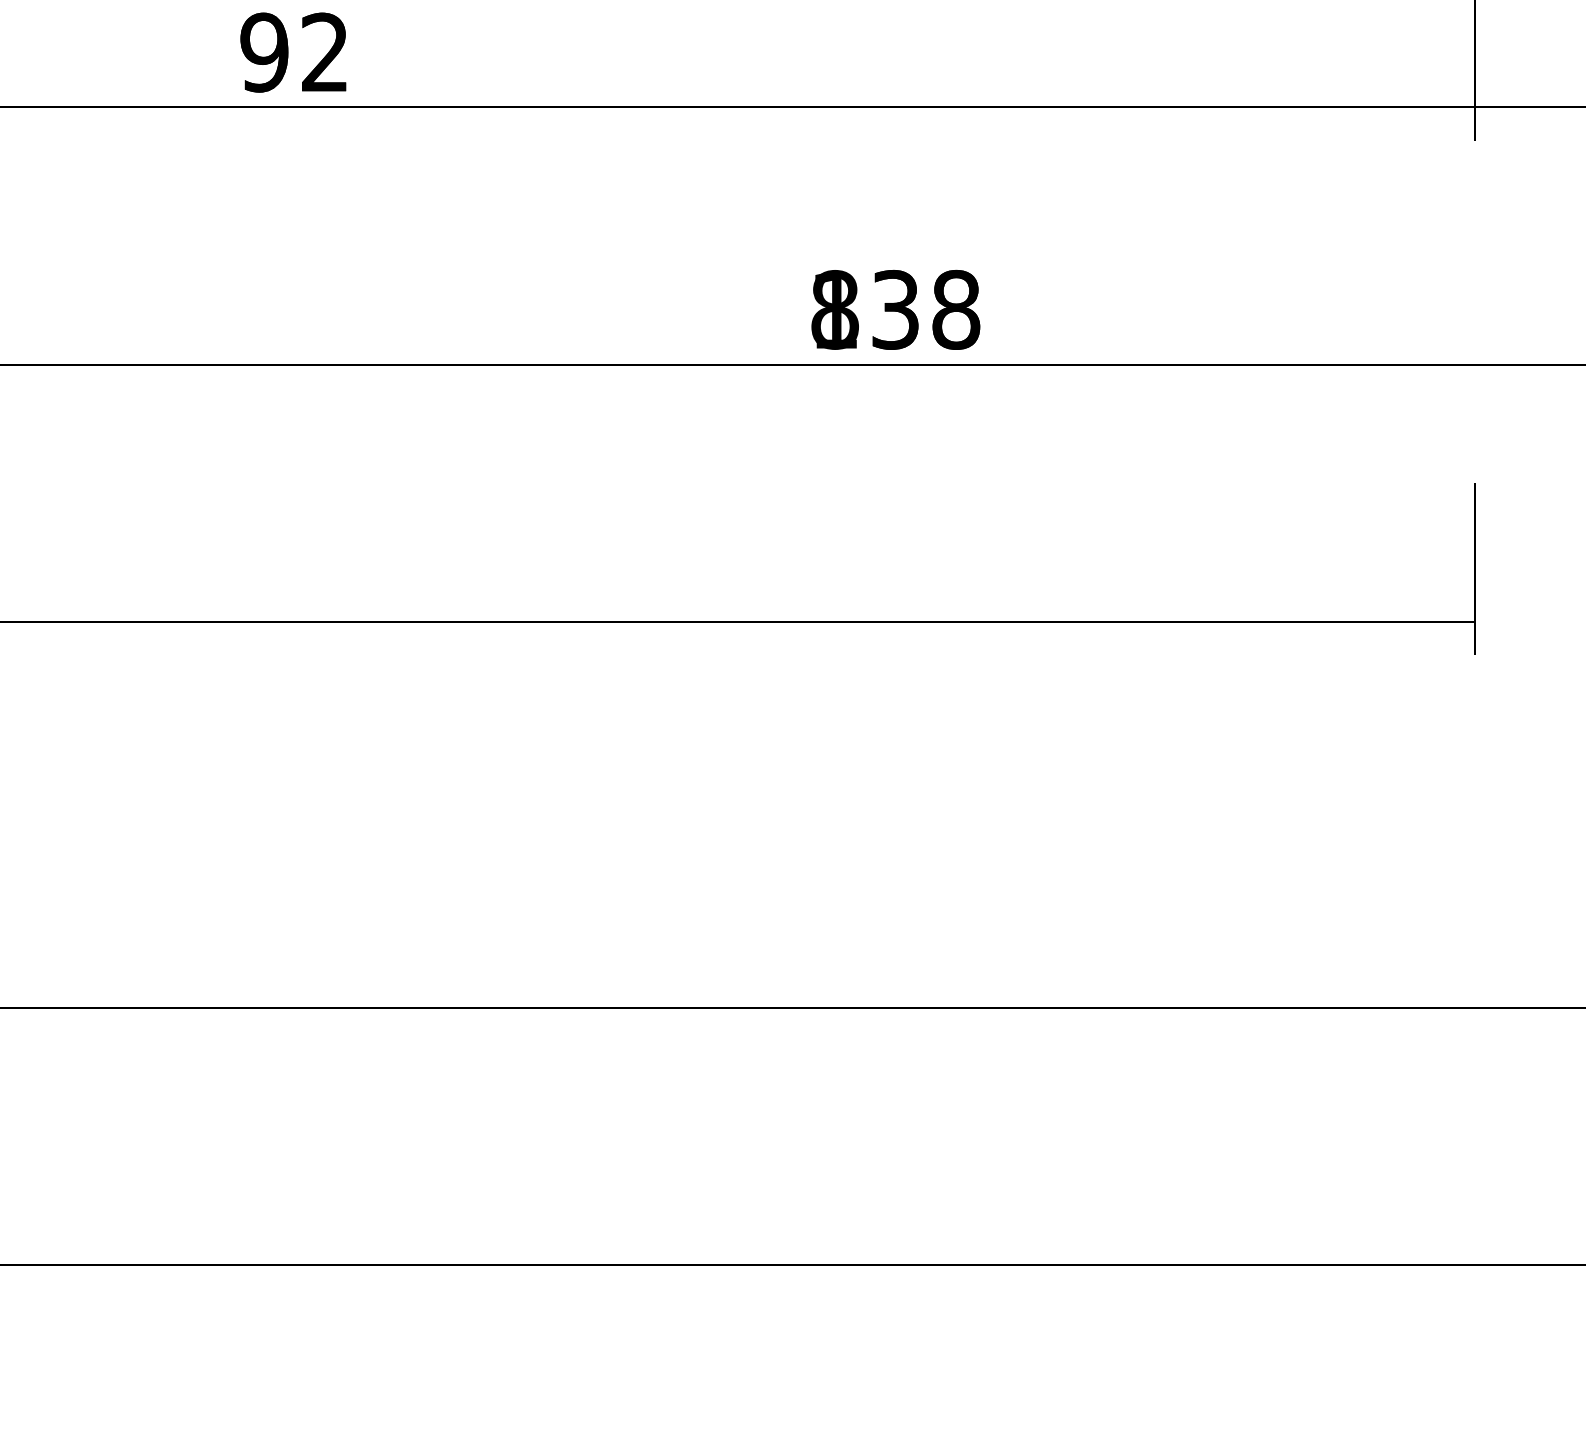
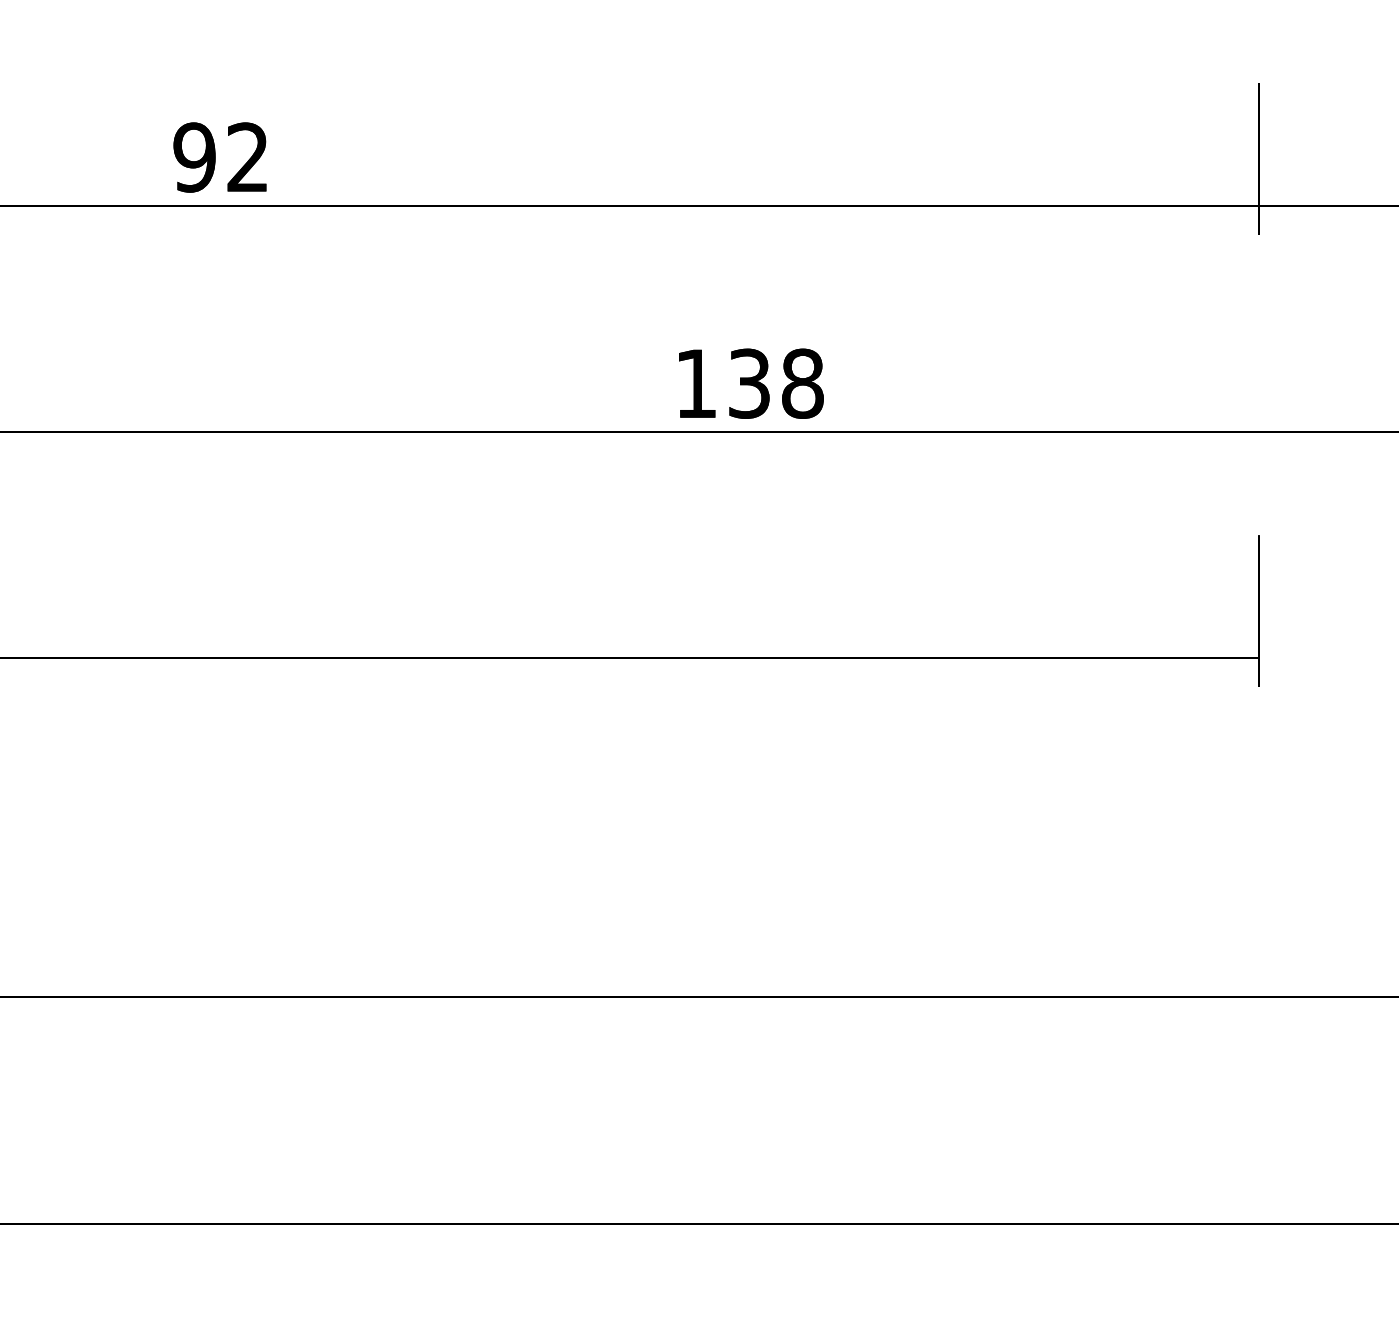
text: (835, 309) -> (696, 383), 838 -> 138

